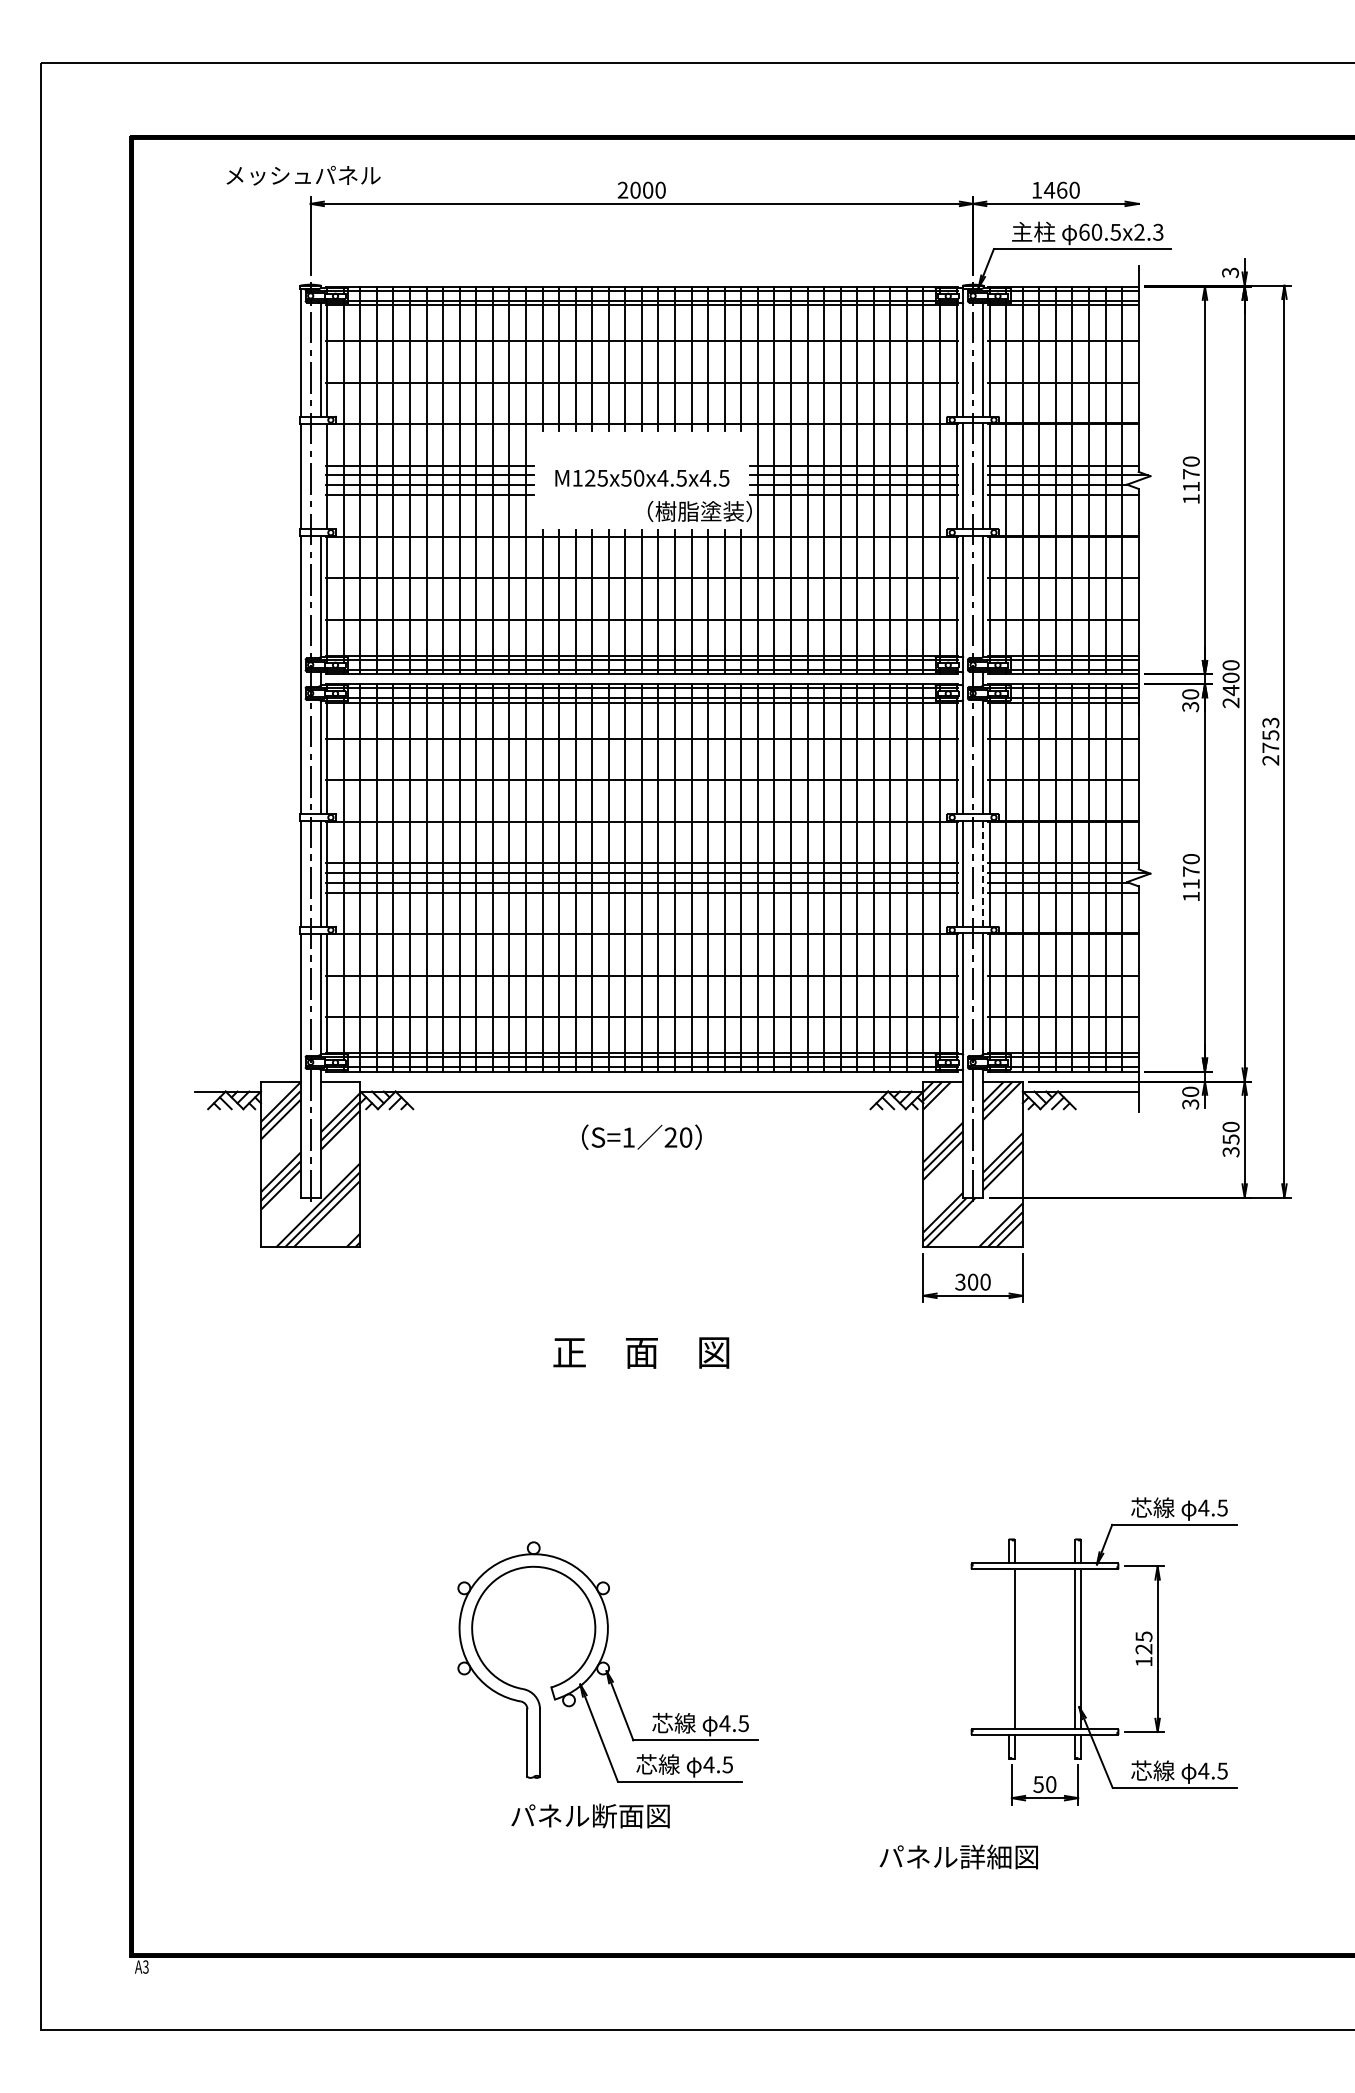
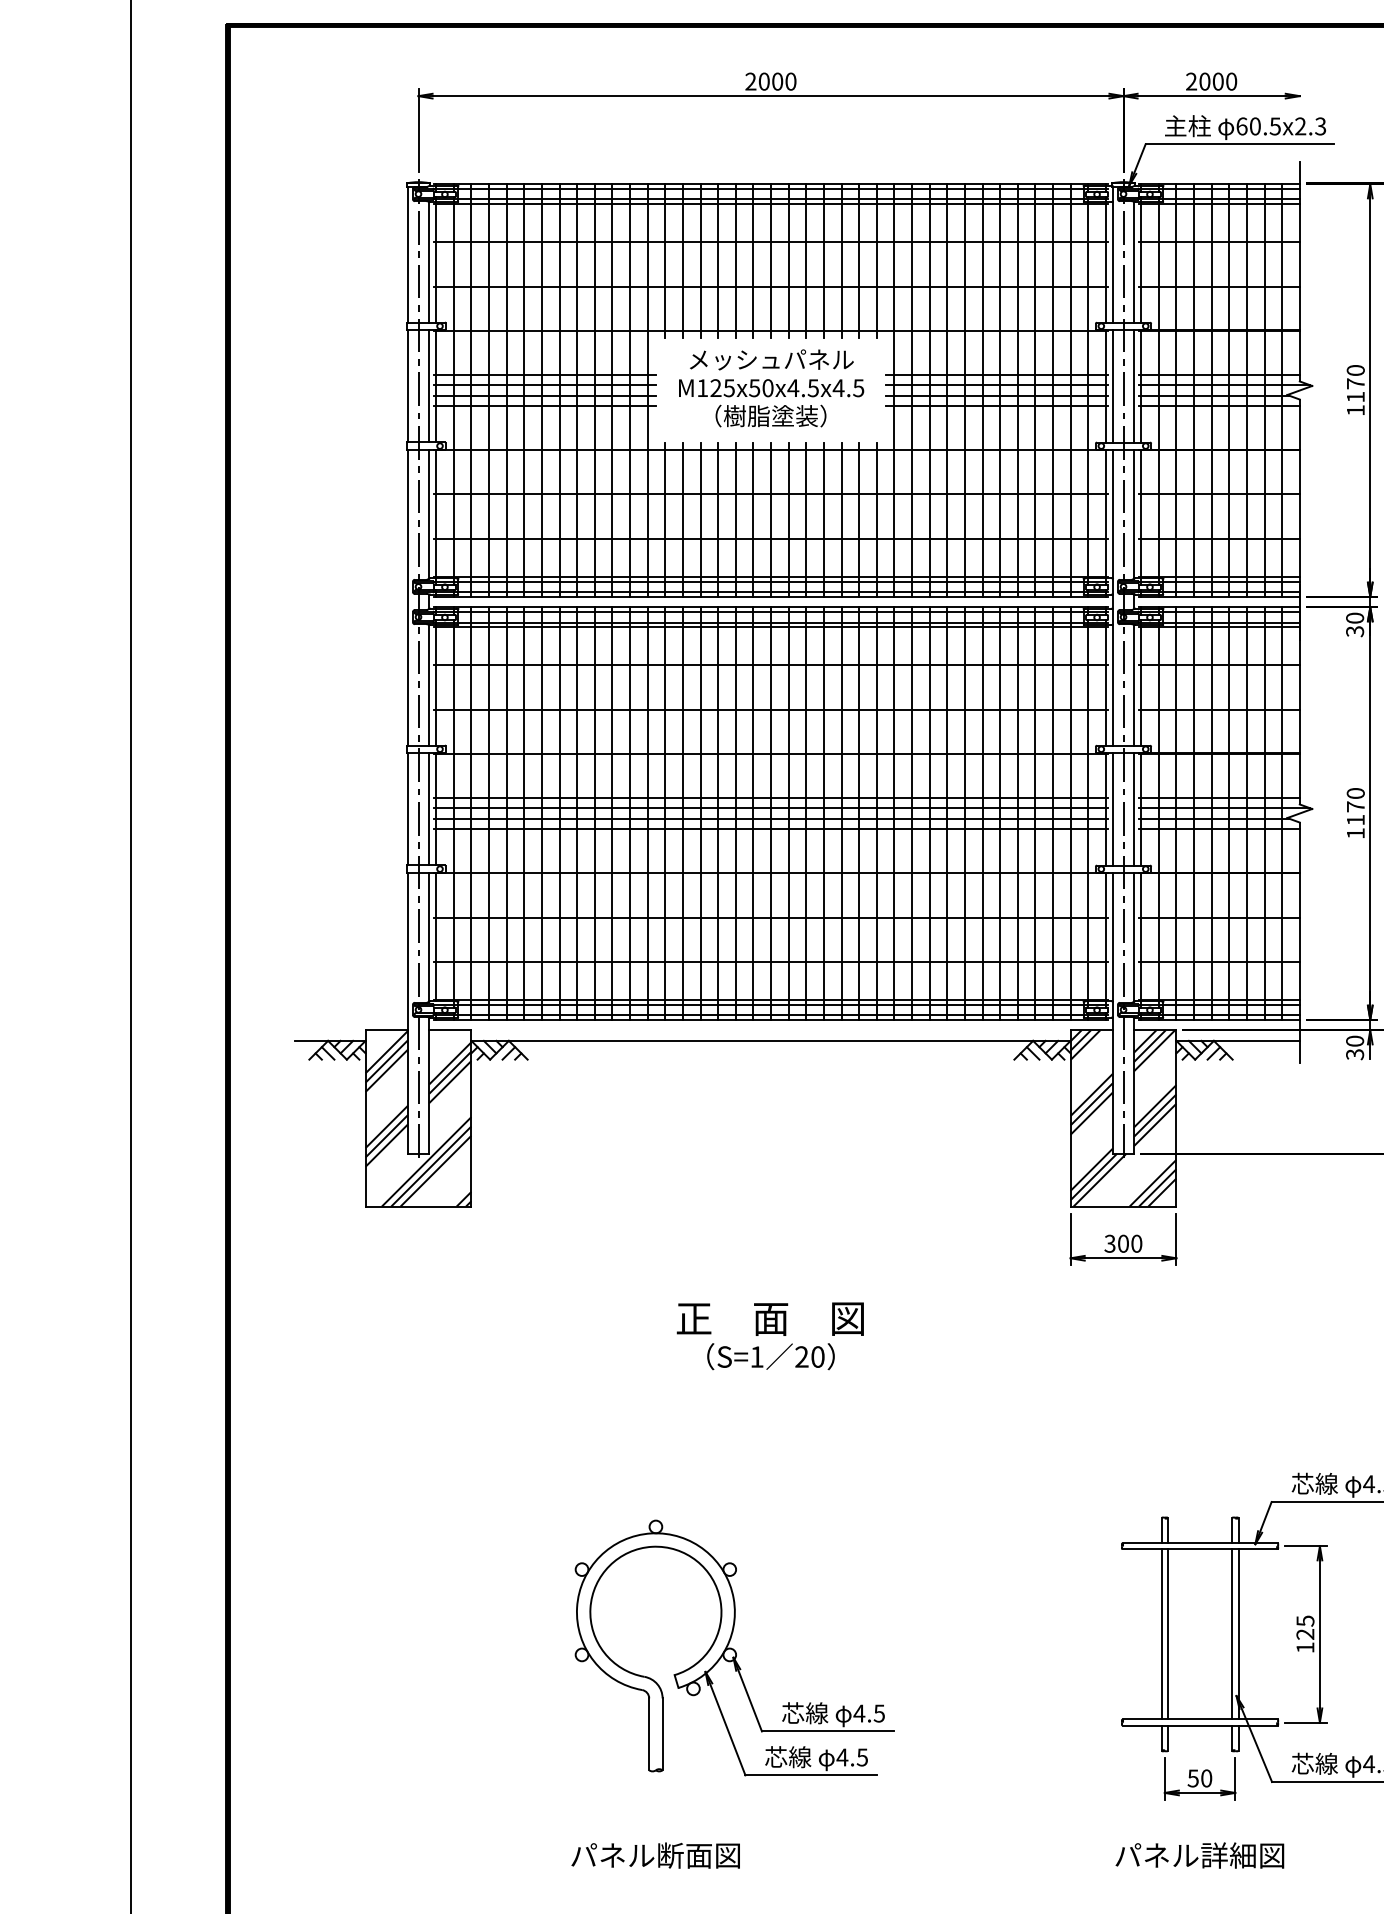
text: (303, 175) -> (771, 359), moved
text: (1049, 189) -> (1204, 80), 1460 -> 2000
line: (320, 476) -> (428, 386), added
text: (699, 511) -> (770, 416), moved
line: (983, 873) -> (1134, 808), dashed -> solid
text: (641, 1136) -> (770, 1355), moved
line: (1008, 1649) -> (1161, 1634), added
text: (590, 1815) -> (655, 1855), moved
text: (958, 1856) -> (1199, 1855), moved

